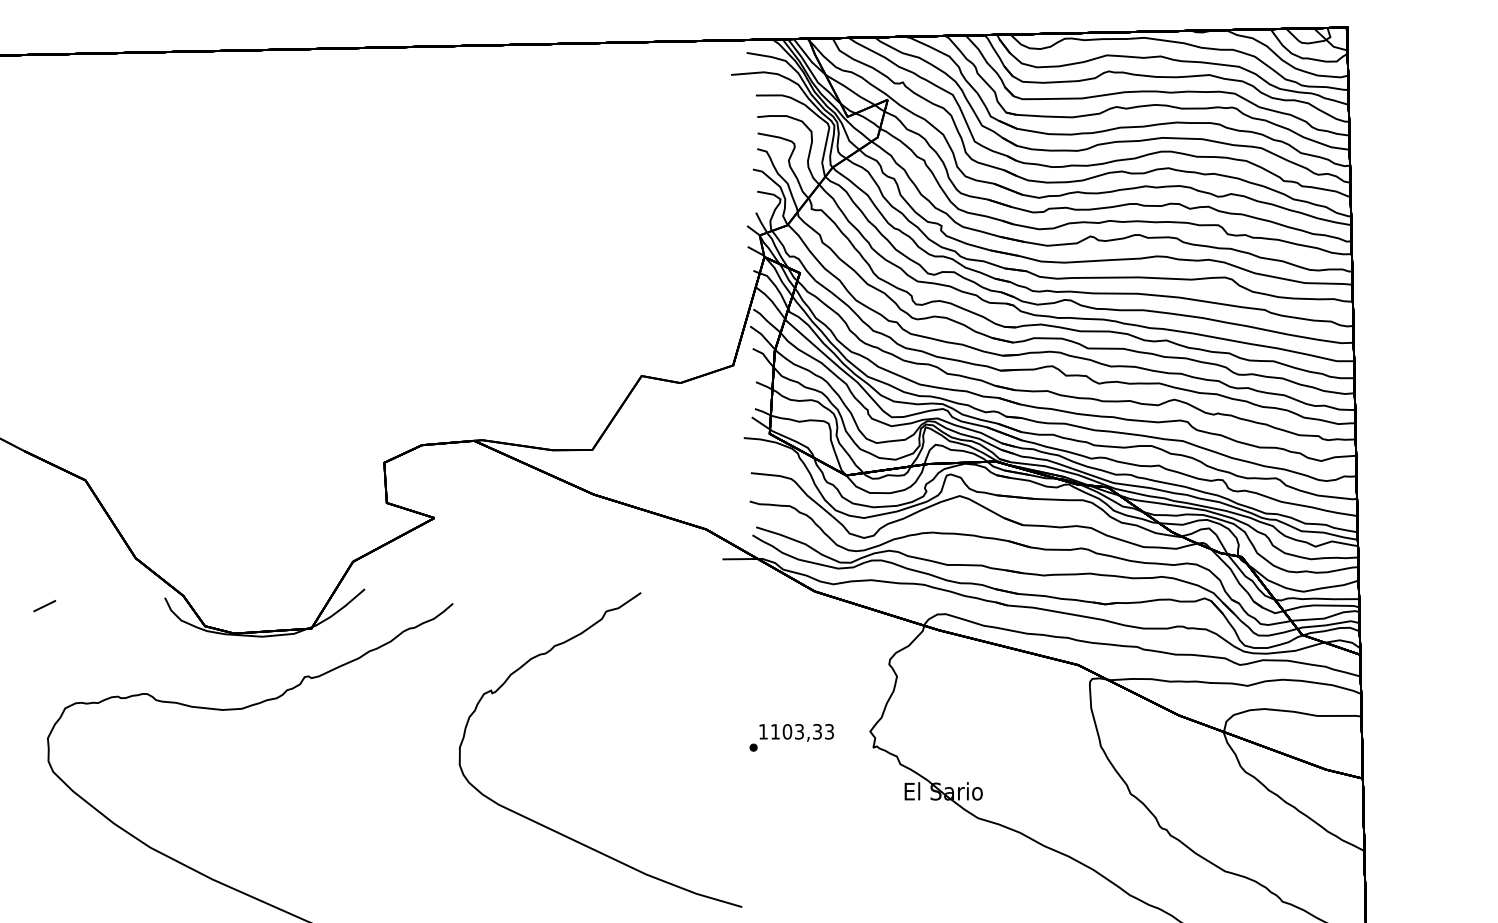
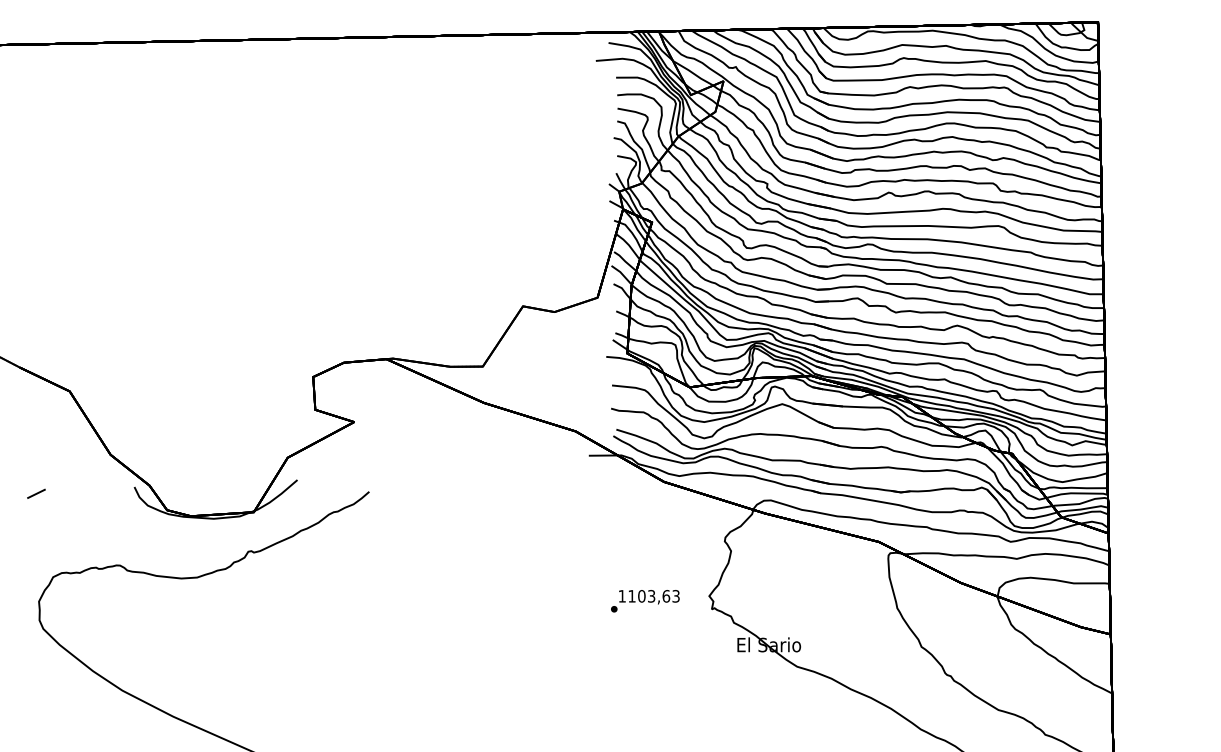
text: (817, 732) -> (666, 596), 1103,33 -> 1103,63
part: (558, 831) -> (455, 677), removed

